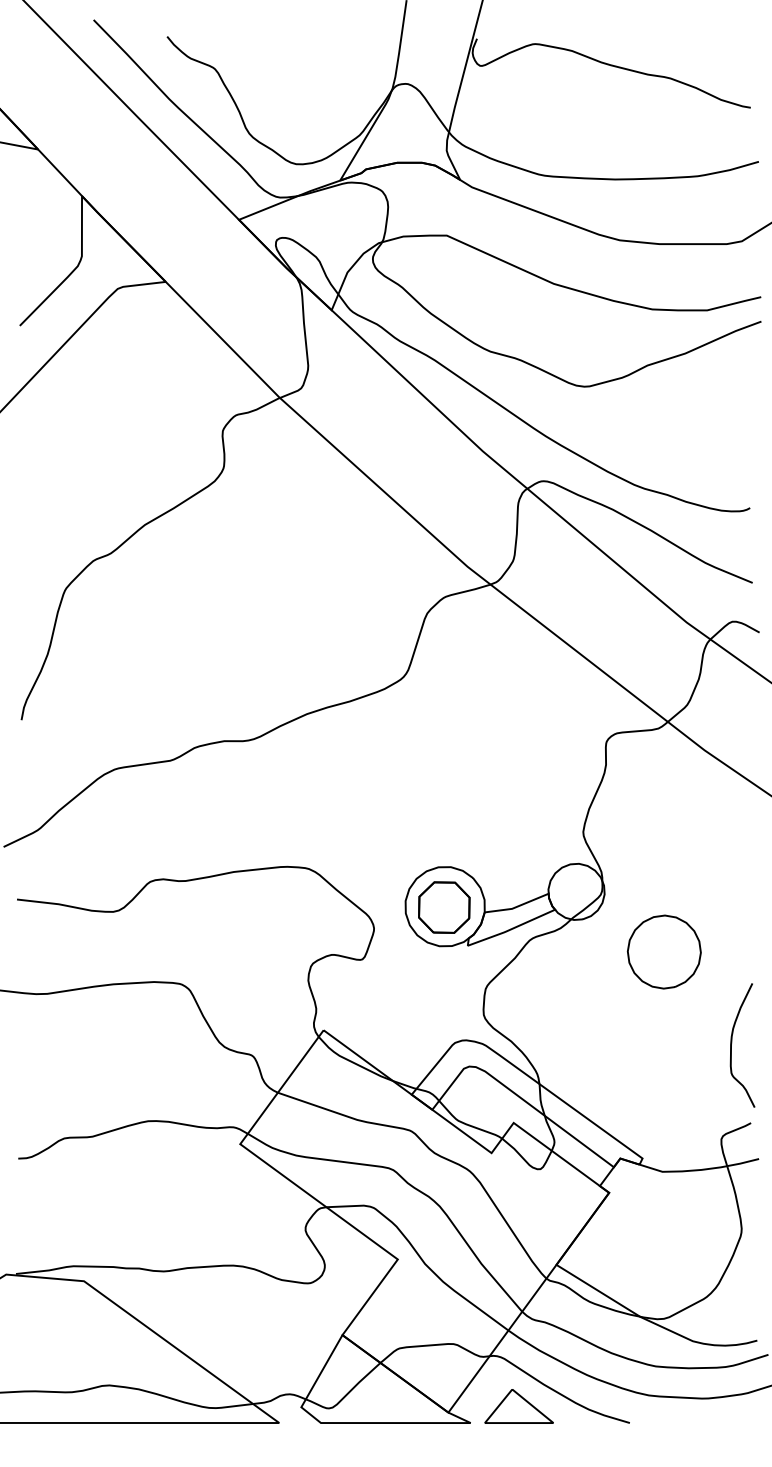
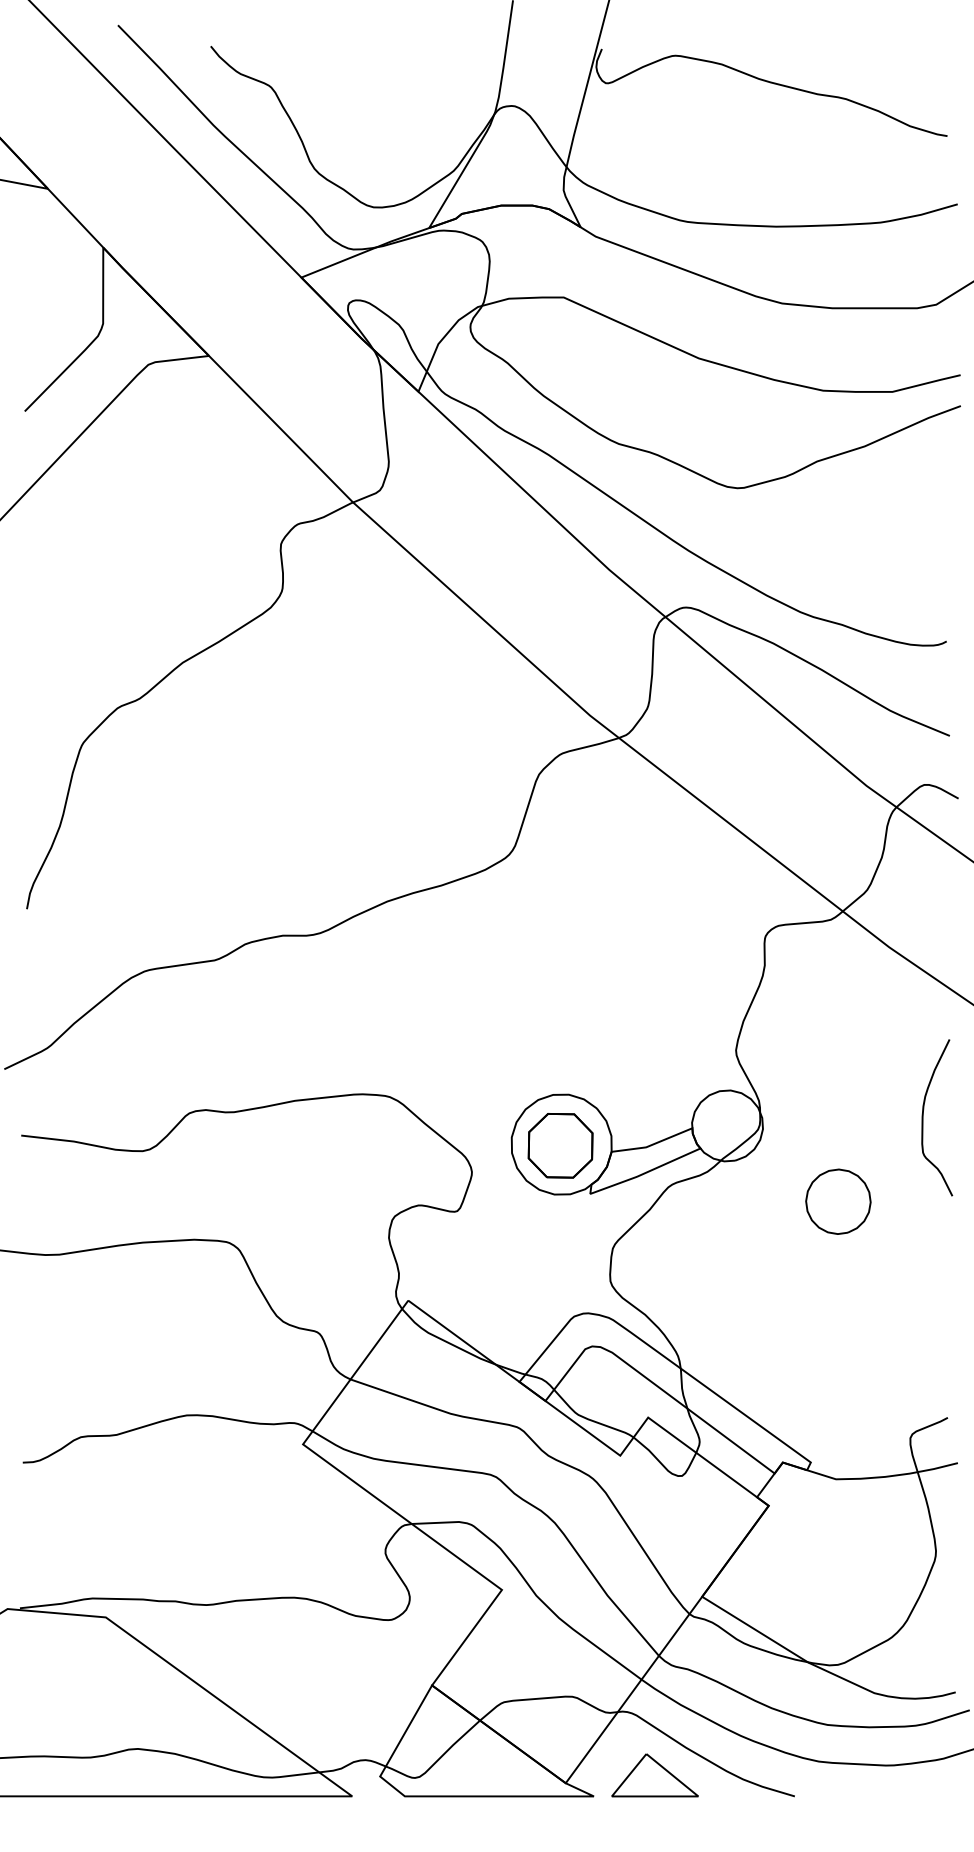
part: (664, 951) -> (838, 1201), size x0.7
curve: (731, 1045) -> (923, 1117), moved

